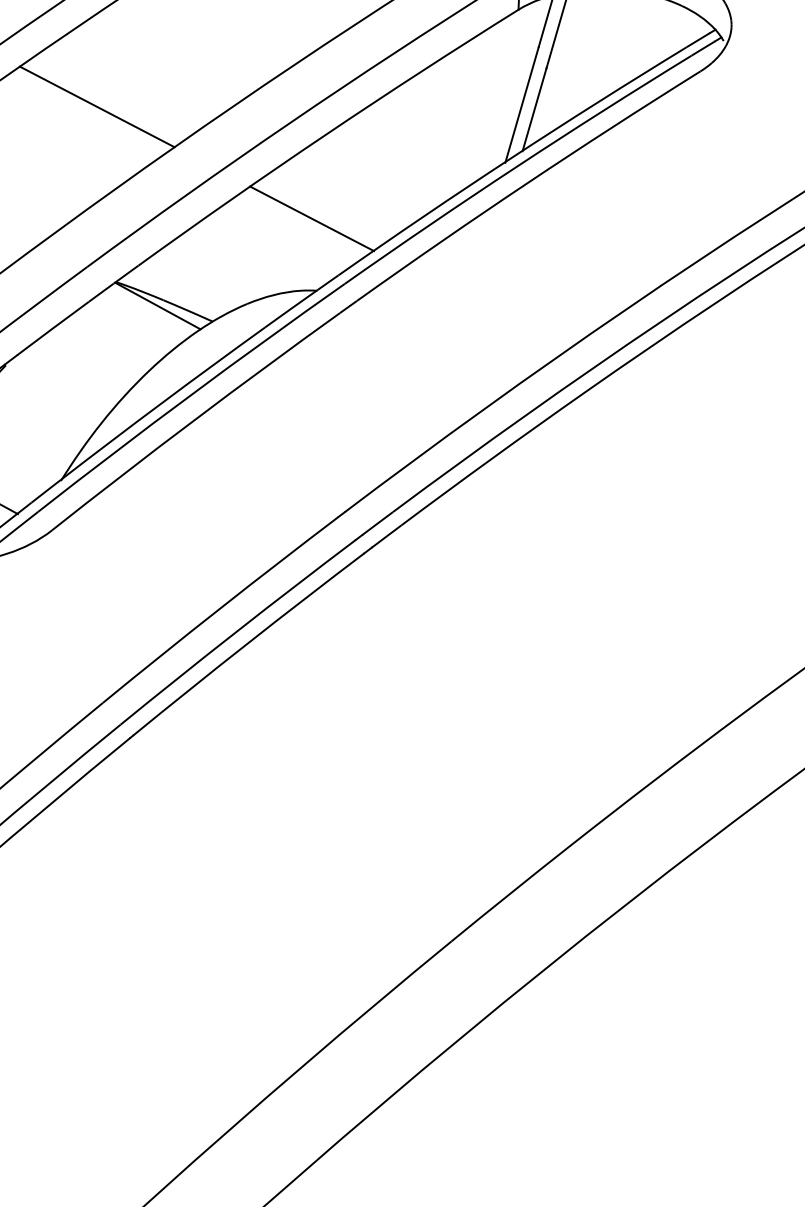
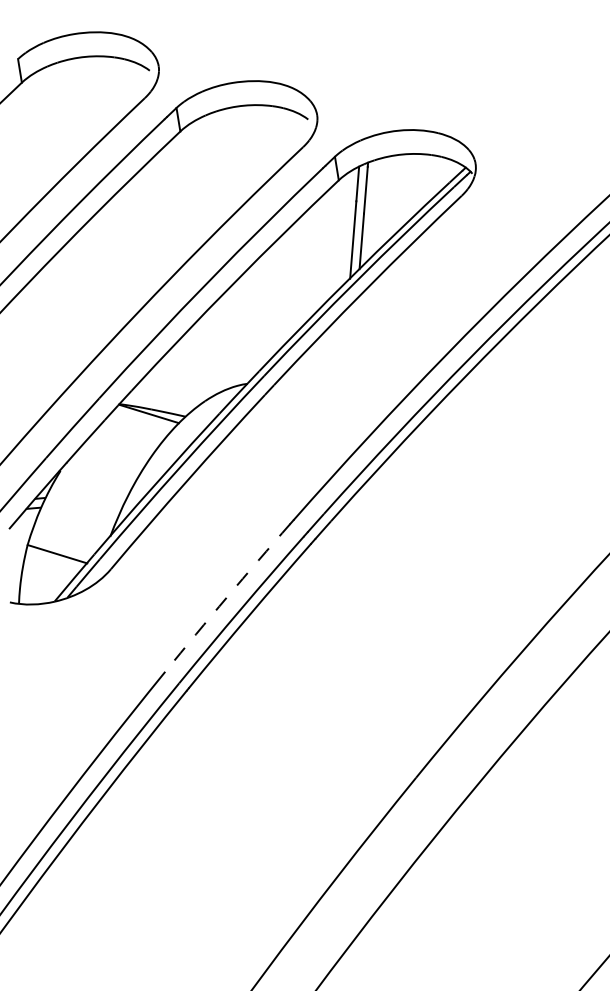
line: (98, 106) -> (85, 295), removed
line: (312, 218) -> (235, 338), removed
arc: (220, 609) -> (227, 597), solid -> dashed

